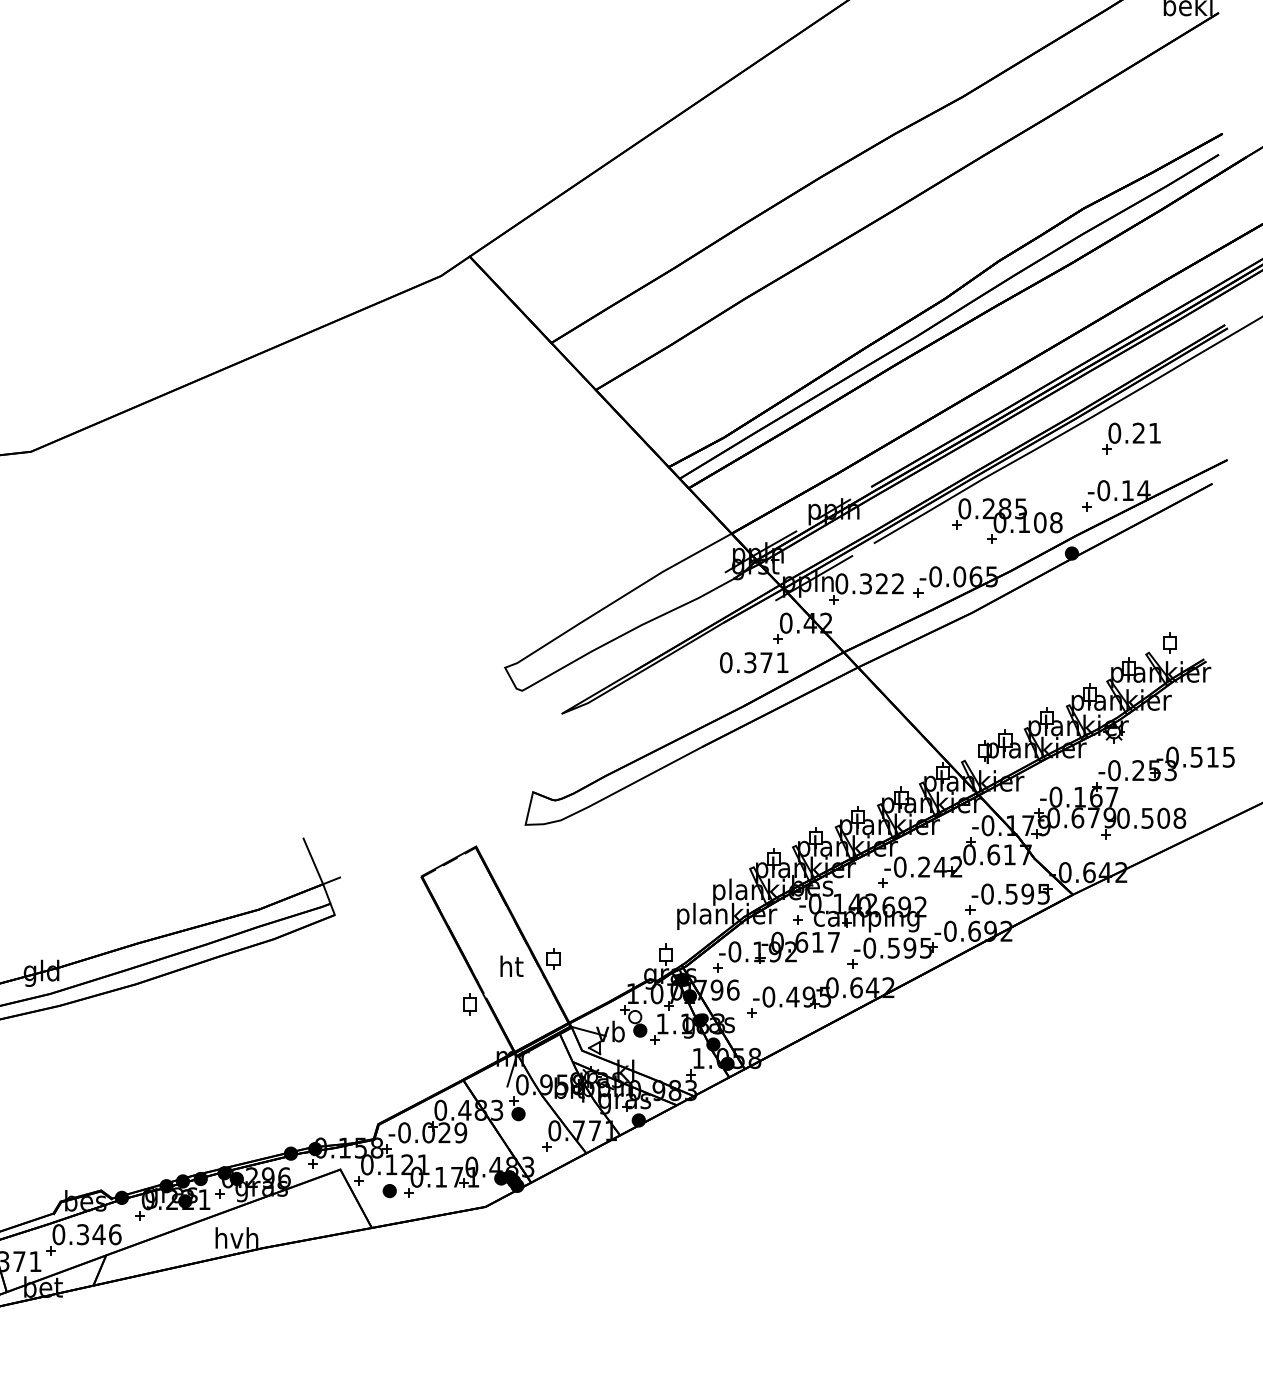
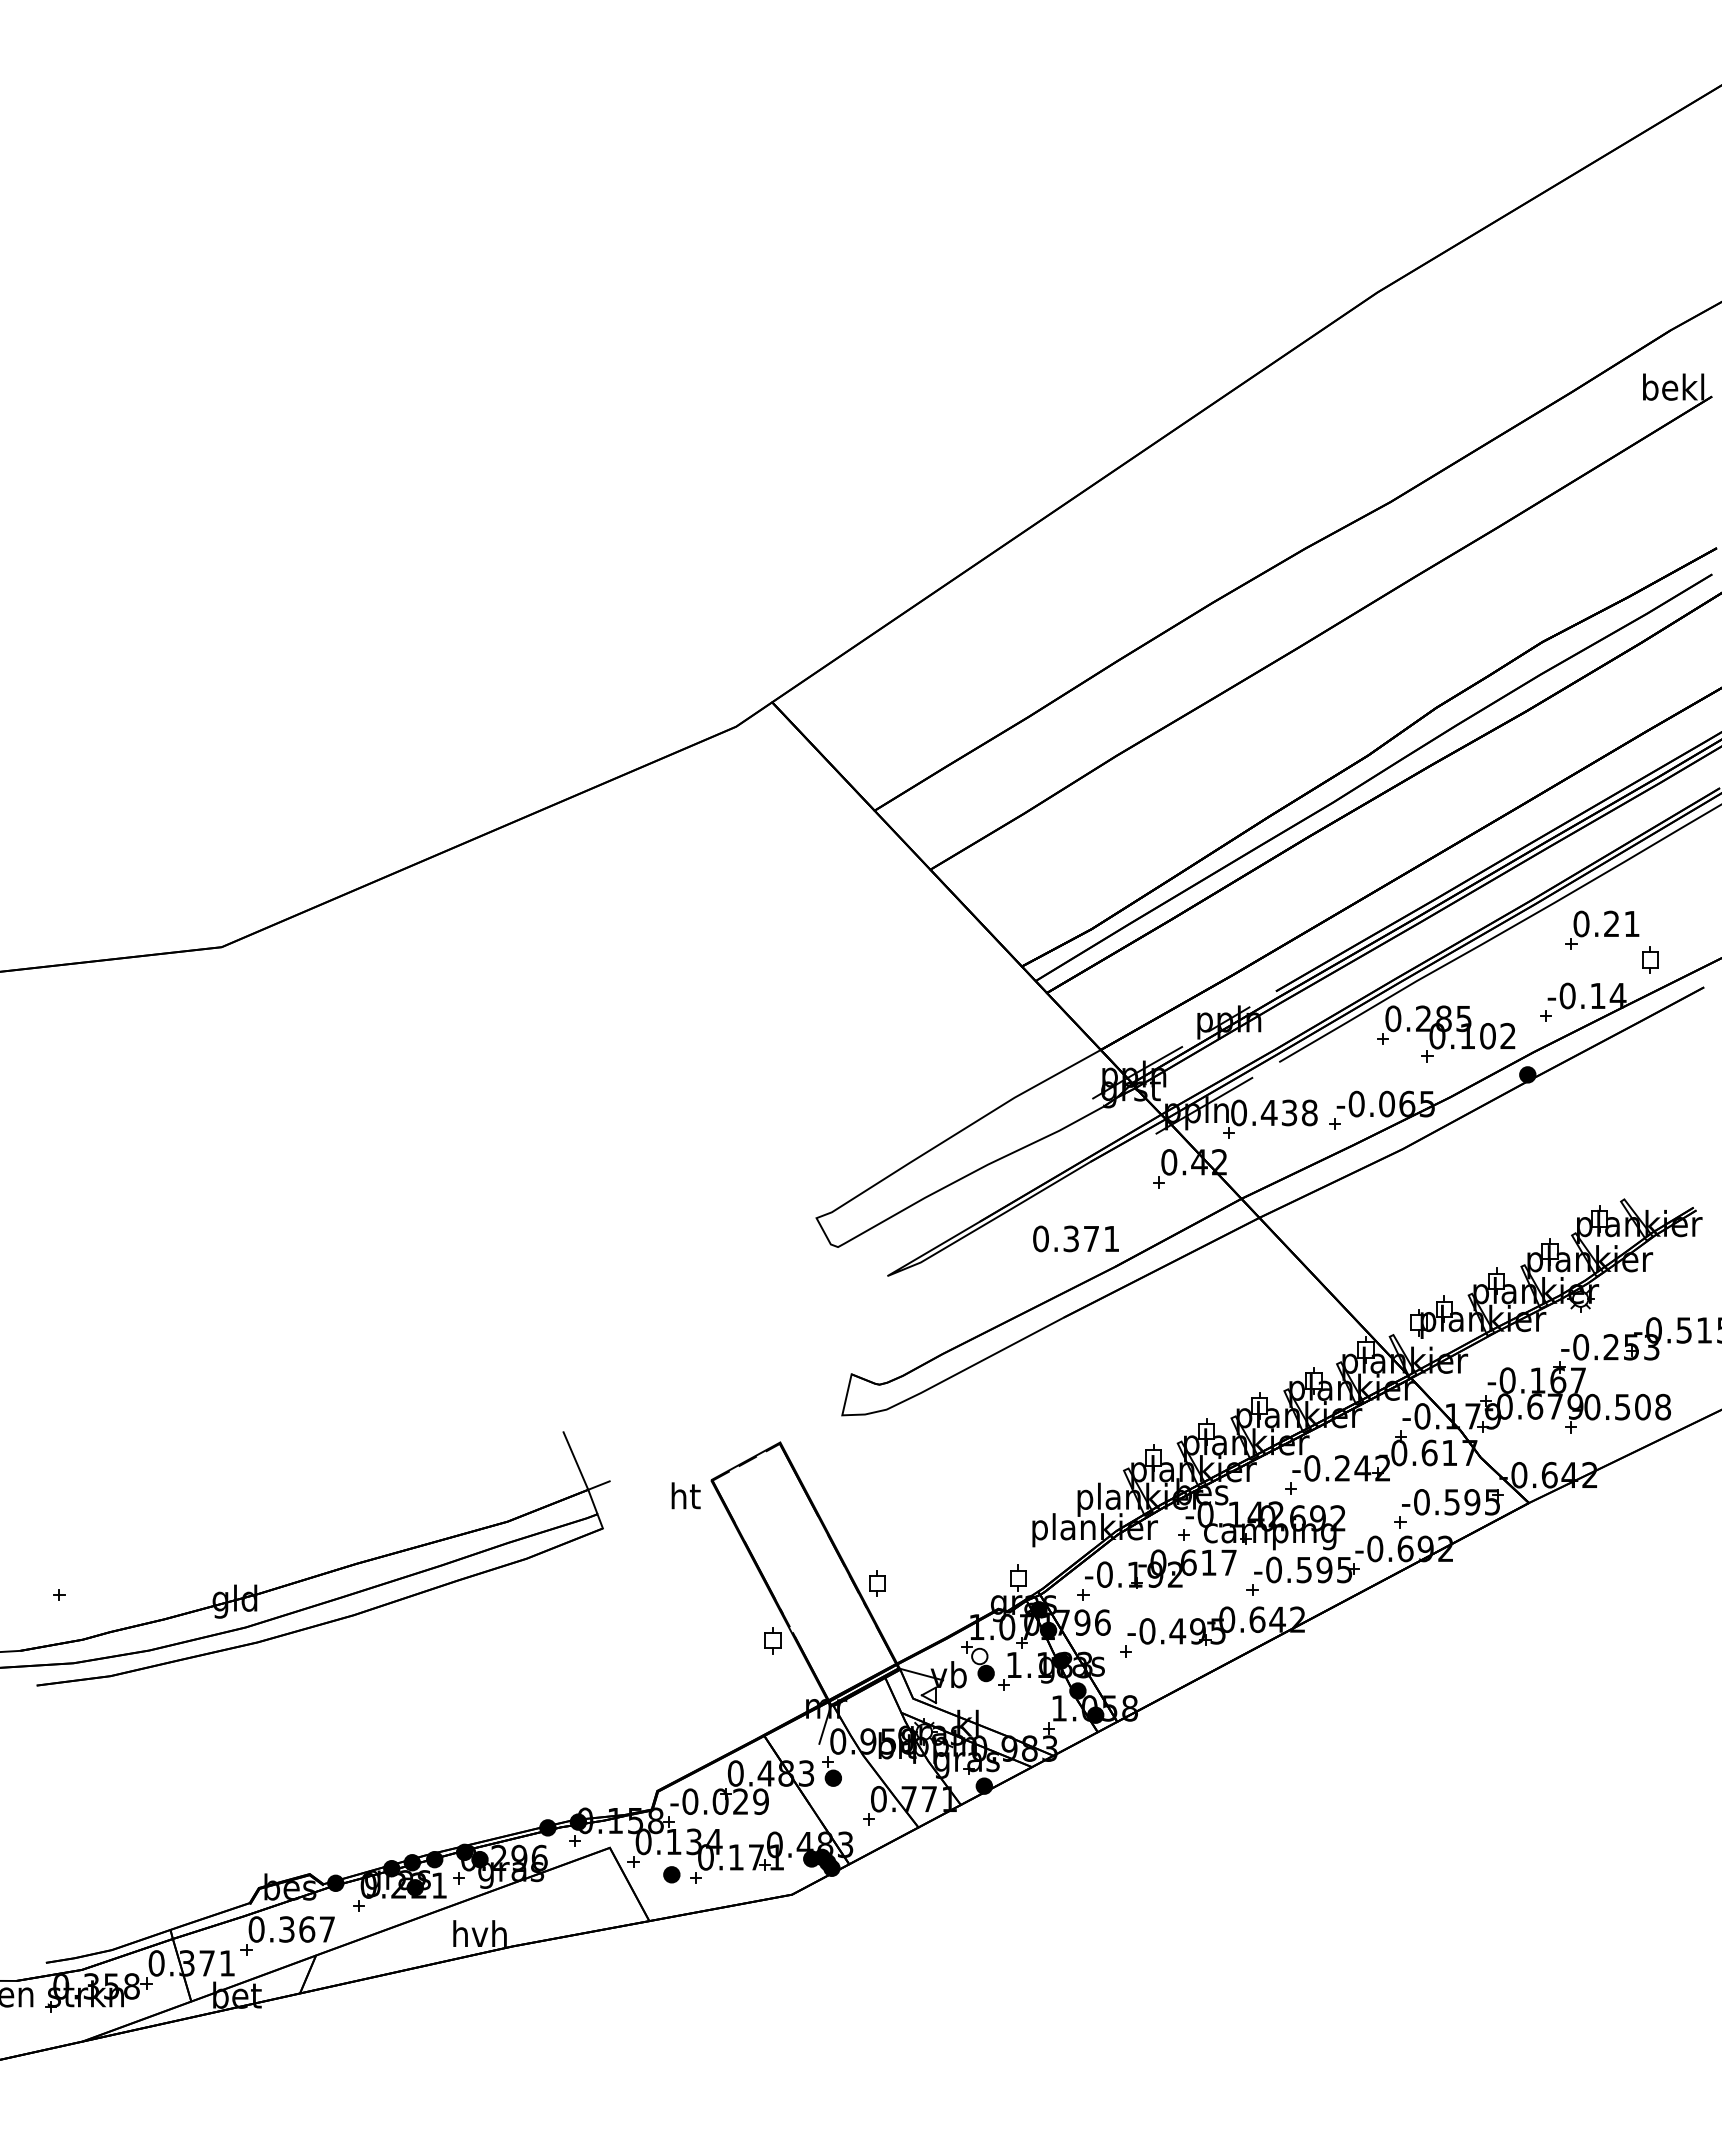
text: (1056, 522) -> (1508, 1036), 0.108 -> 0.102
text: (881, 583) -> (1288, 1112), 0.322 -> 0.438
part: (1169, 642) -> (1650, 959), moved
text: (753, 662) -> (1075, 1238), moved
text: (511, 966) -> (685, 1495), moved
text: (415, 1164) -> (704, 1841), 0.121 -> 0.134
text: (106, 1234) -> (316, 1929), 0.346 -> 0.367

